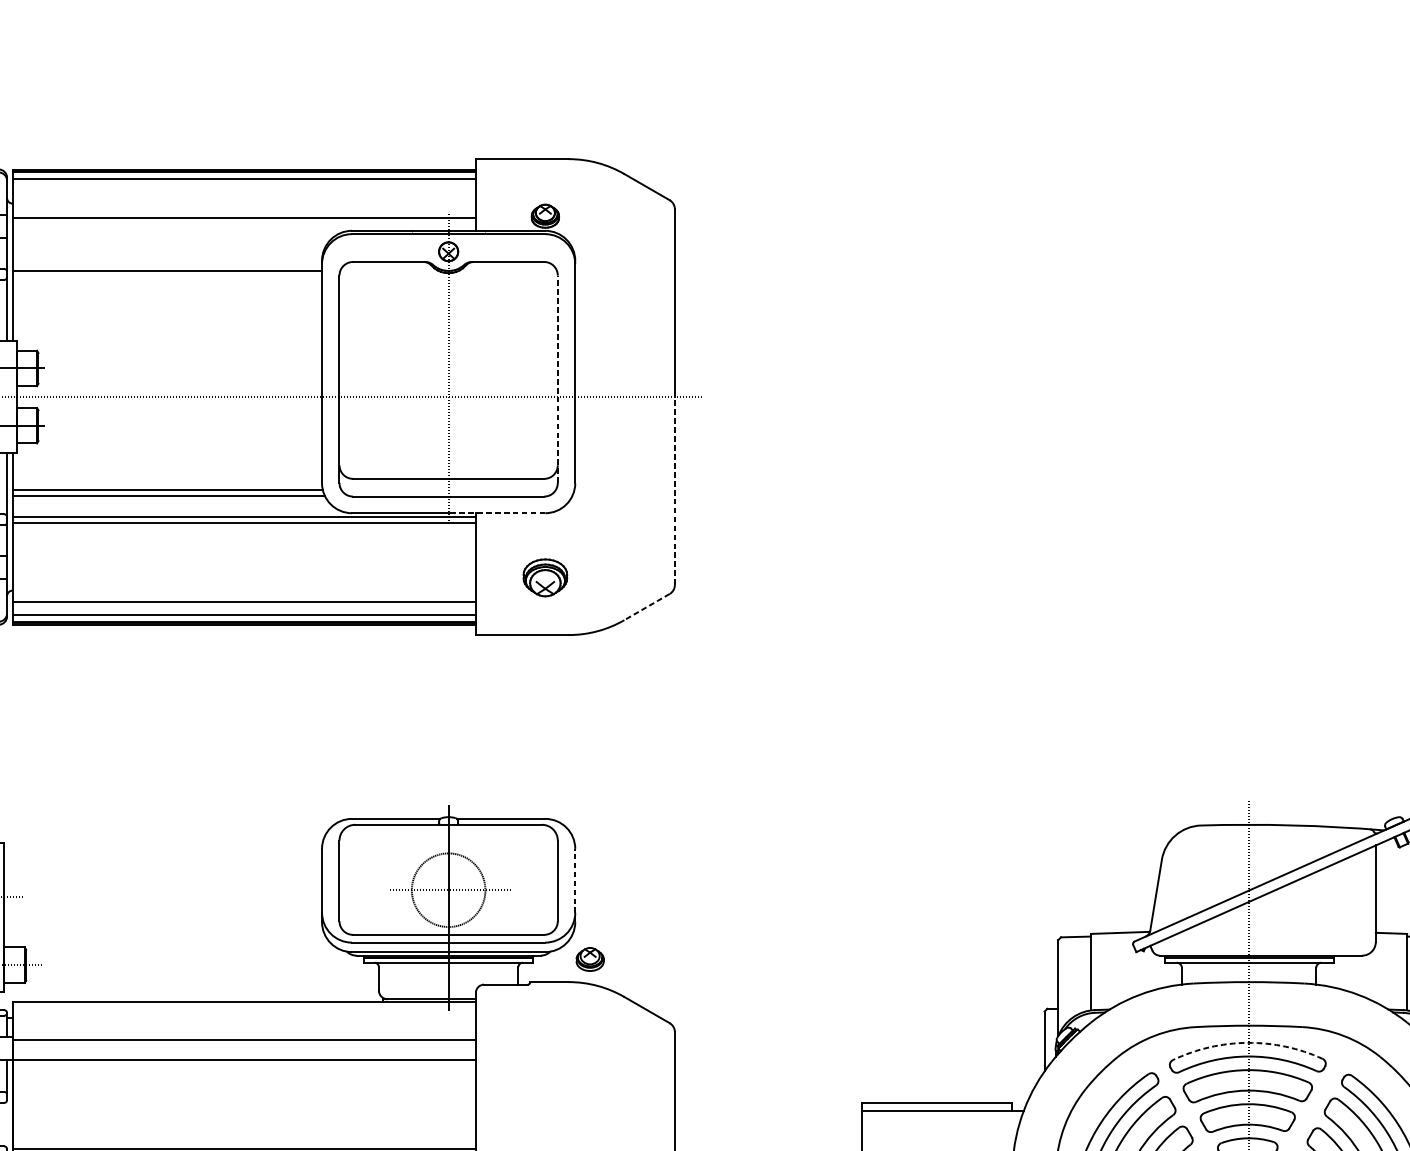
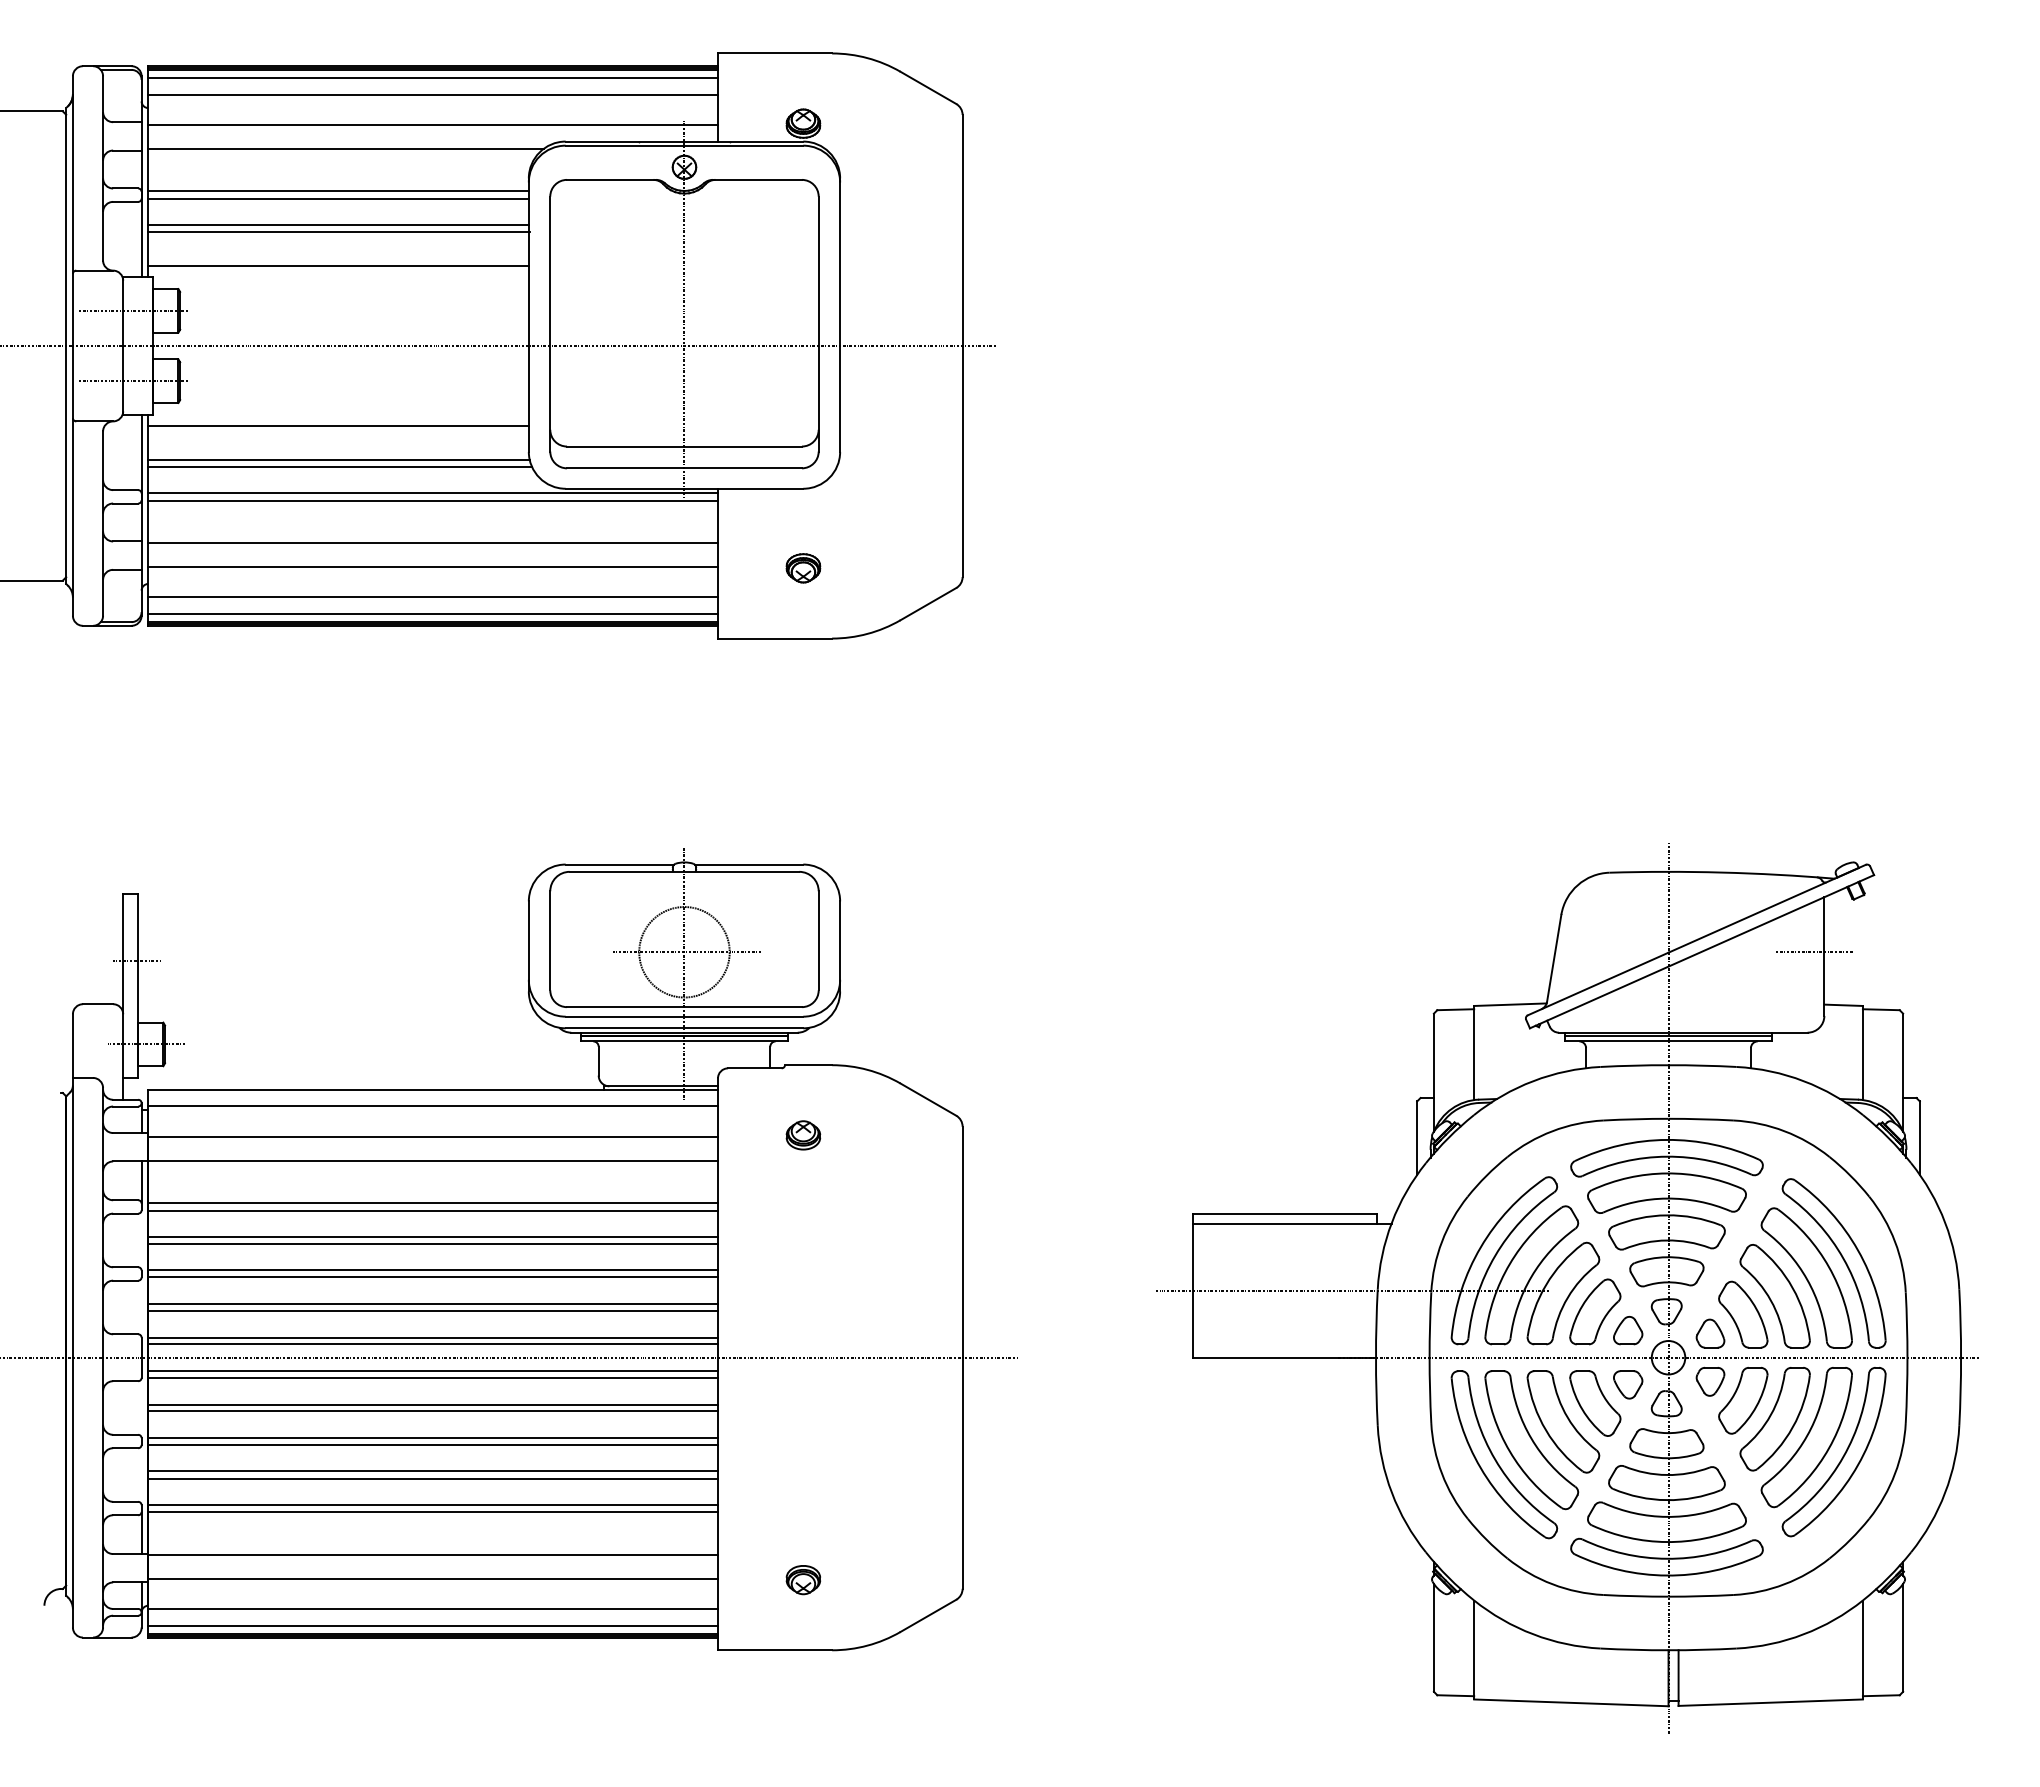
line: (244, 192) -> (433, 94), added
line: (172, 236) -> (345, 148), added
line: (167, 277) -> (338, 198), added
line: (167, 299) -> (338, 225), added
line: (167, 304) -> (338, 232), added
line: (167, 331) -> (338, 265), added
line: (557, 378) -> (818, 323), dashed -> solid
line: (167, 462) -> (338, 426), added
line: (674, 491) -> (962, 461), dashed -> solid
line: (496, 513) -> (743, 488), dashed -> solid
line: (244, 557) -> (433, 543), added
line: (244, 576) -> (433, 566), added
part: (545, 578) -> (803, 568), size x0.62
line: (646, 607) -> (927, 604), dashed -> solid
line: (575, 884) -> (840, 945), dashed -> solid
line: (1367, 890) -> (1814, 952), added
part: (590, 959) -> (803, 1135), moved
line: (244, 1015) -> (433, 1106), added
arc: (1247, 1042) -> (1666, 1139), dashed -> solid
line: (244, 1094) -> (433, 1203), added
line: (244, 1100) -> (433, 1210), added
line: (244, 1121) -> (433, 1236), added
line: (244, 1127) -> (433, 1244), added

